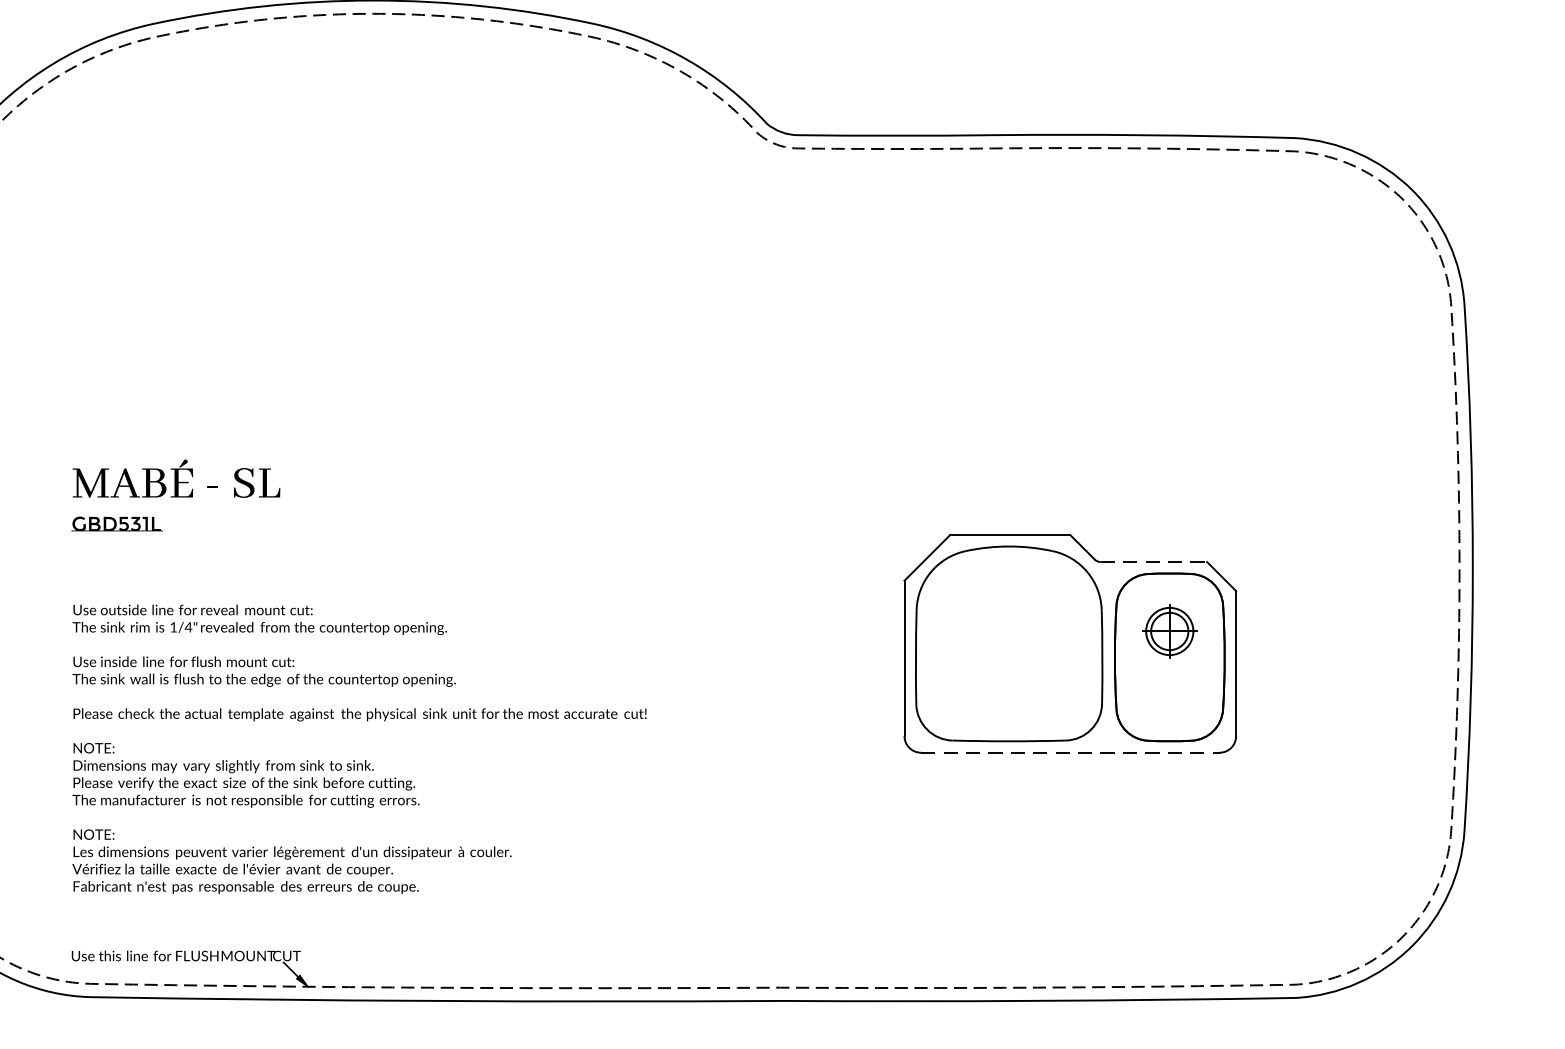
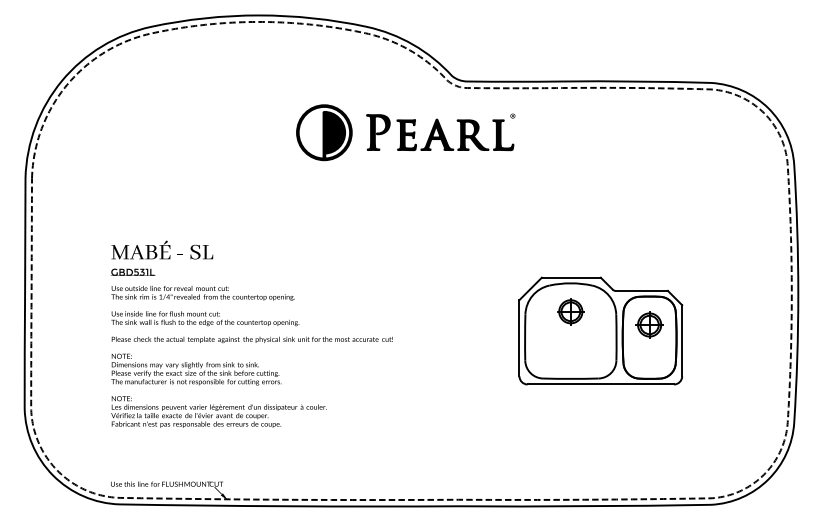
part: (672, 239) -> (405, 132), added
line: (1155, 561) -> (642, 290), dashed -> solid
part: (1008, 603) -> (570, 311), added
text: (358, 748) -> (251, 356), moved
line: (1071, 752) -> (601, 384), dashed -> solid

